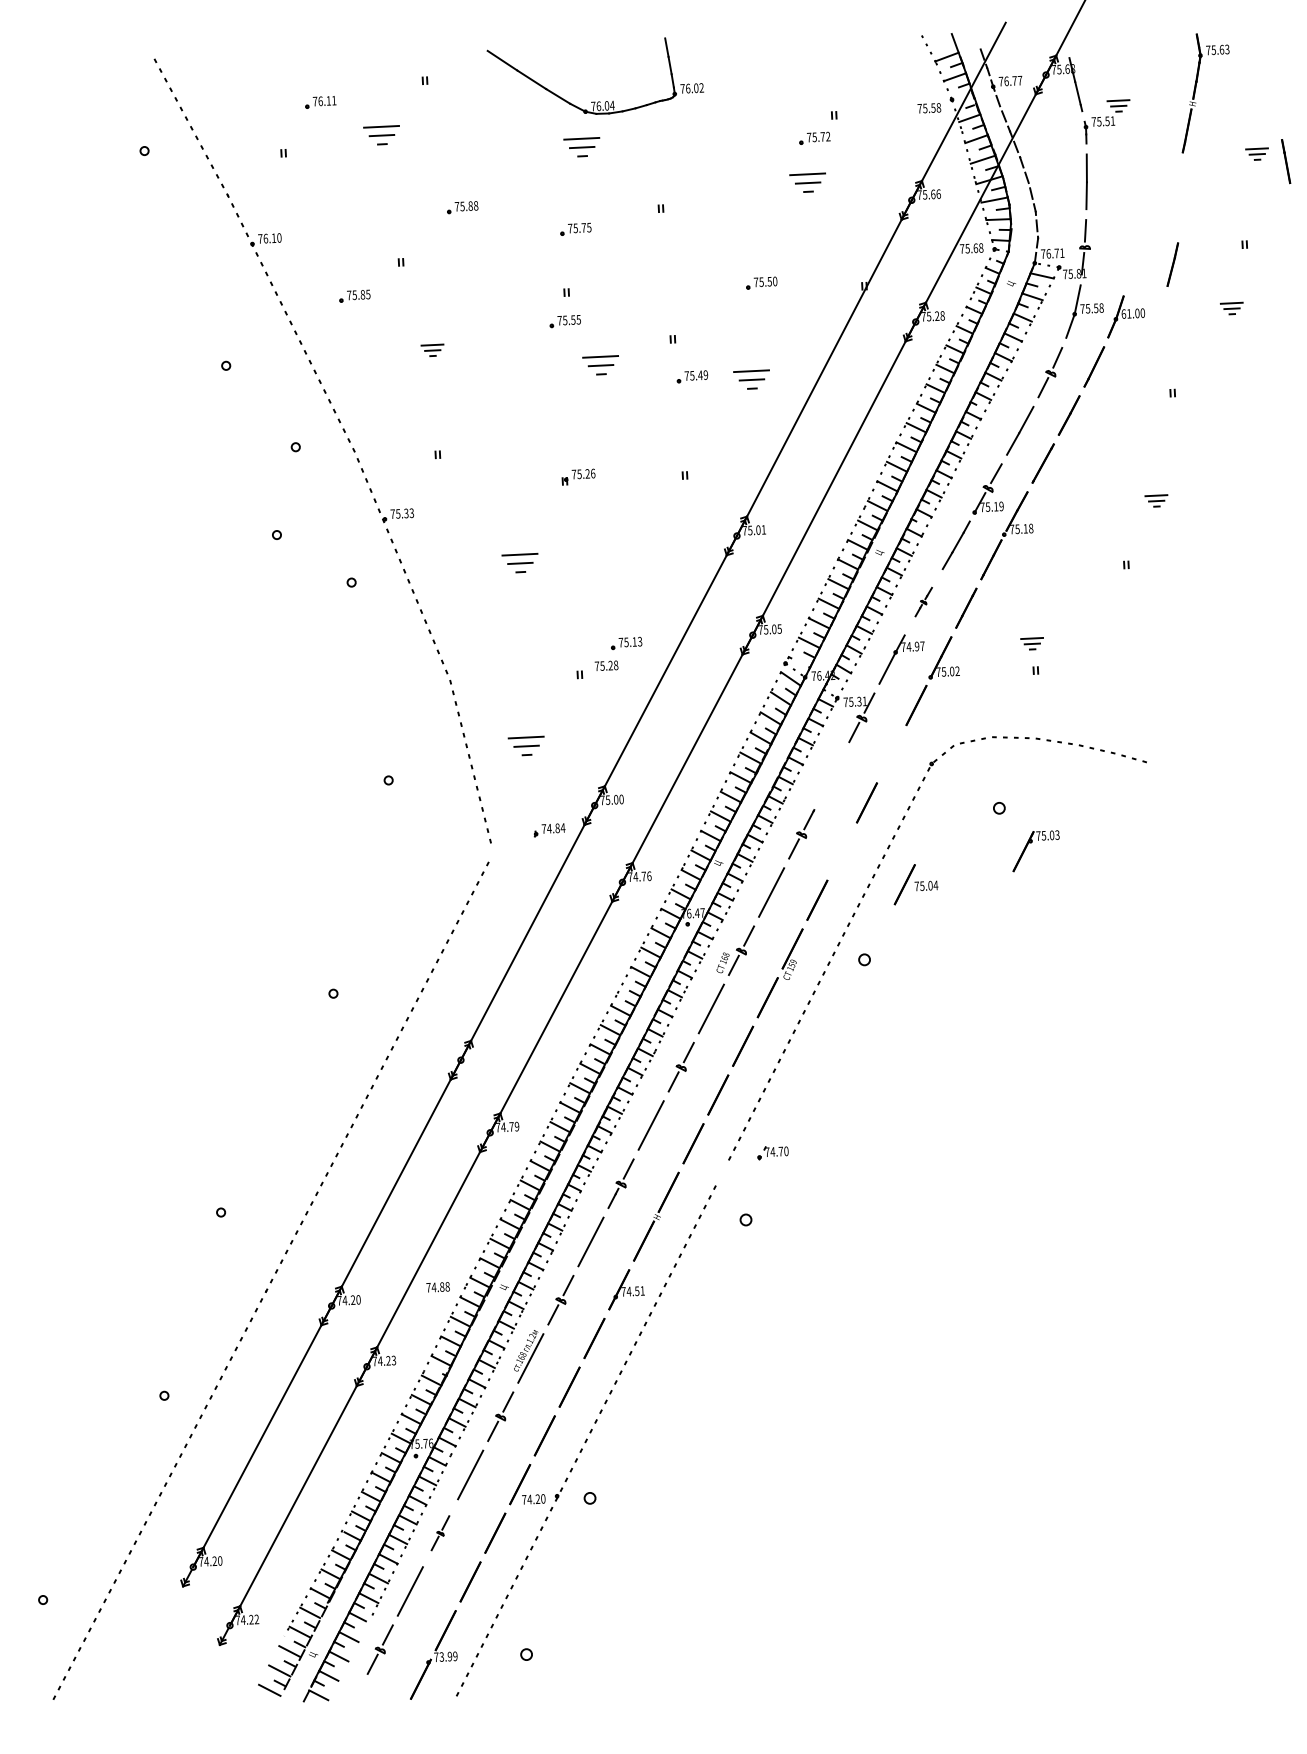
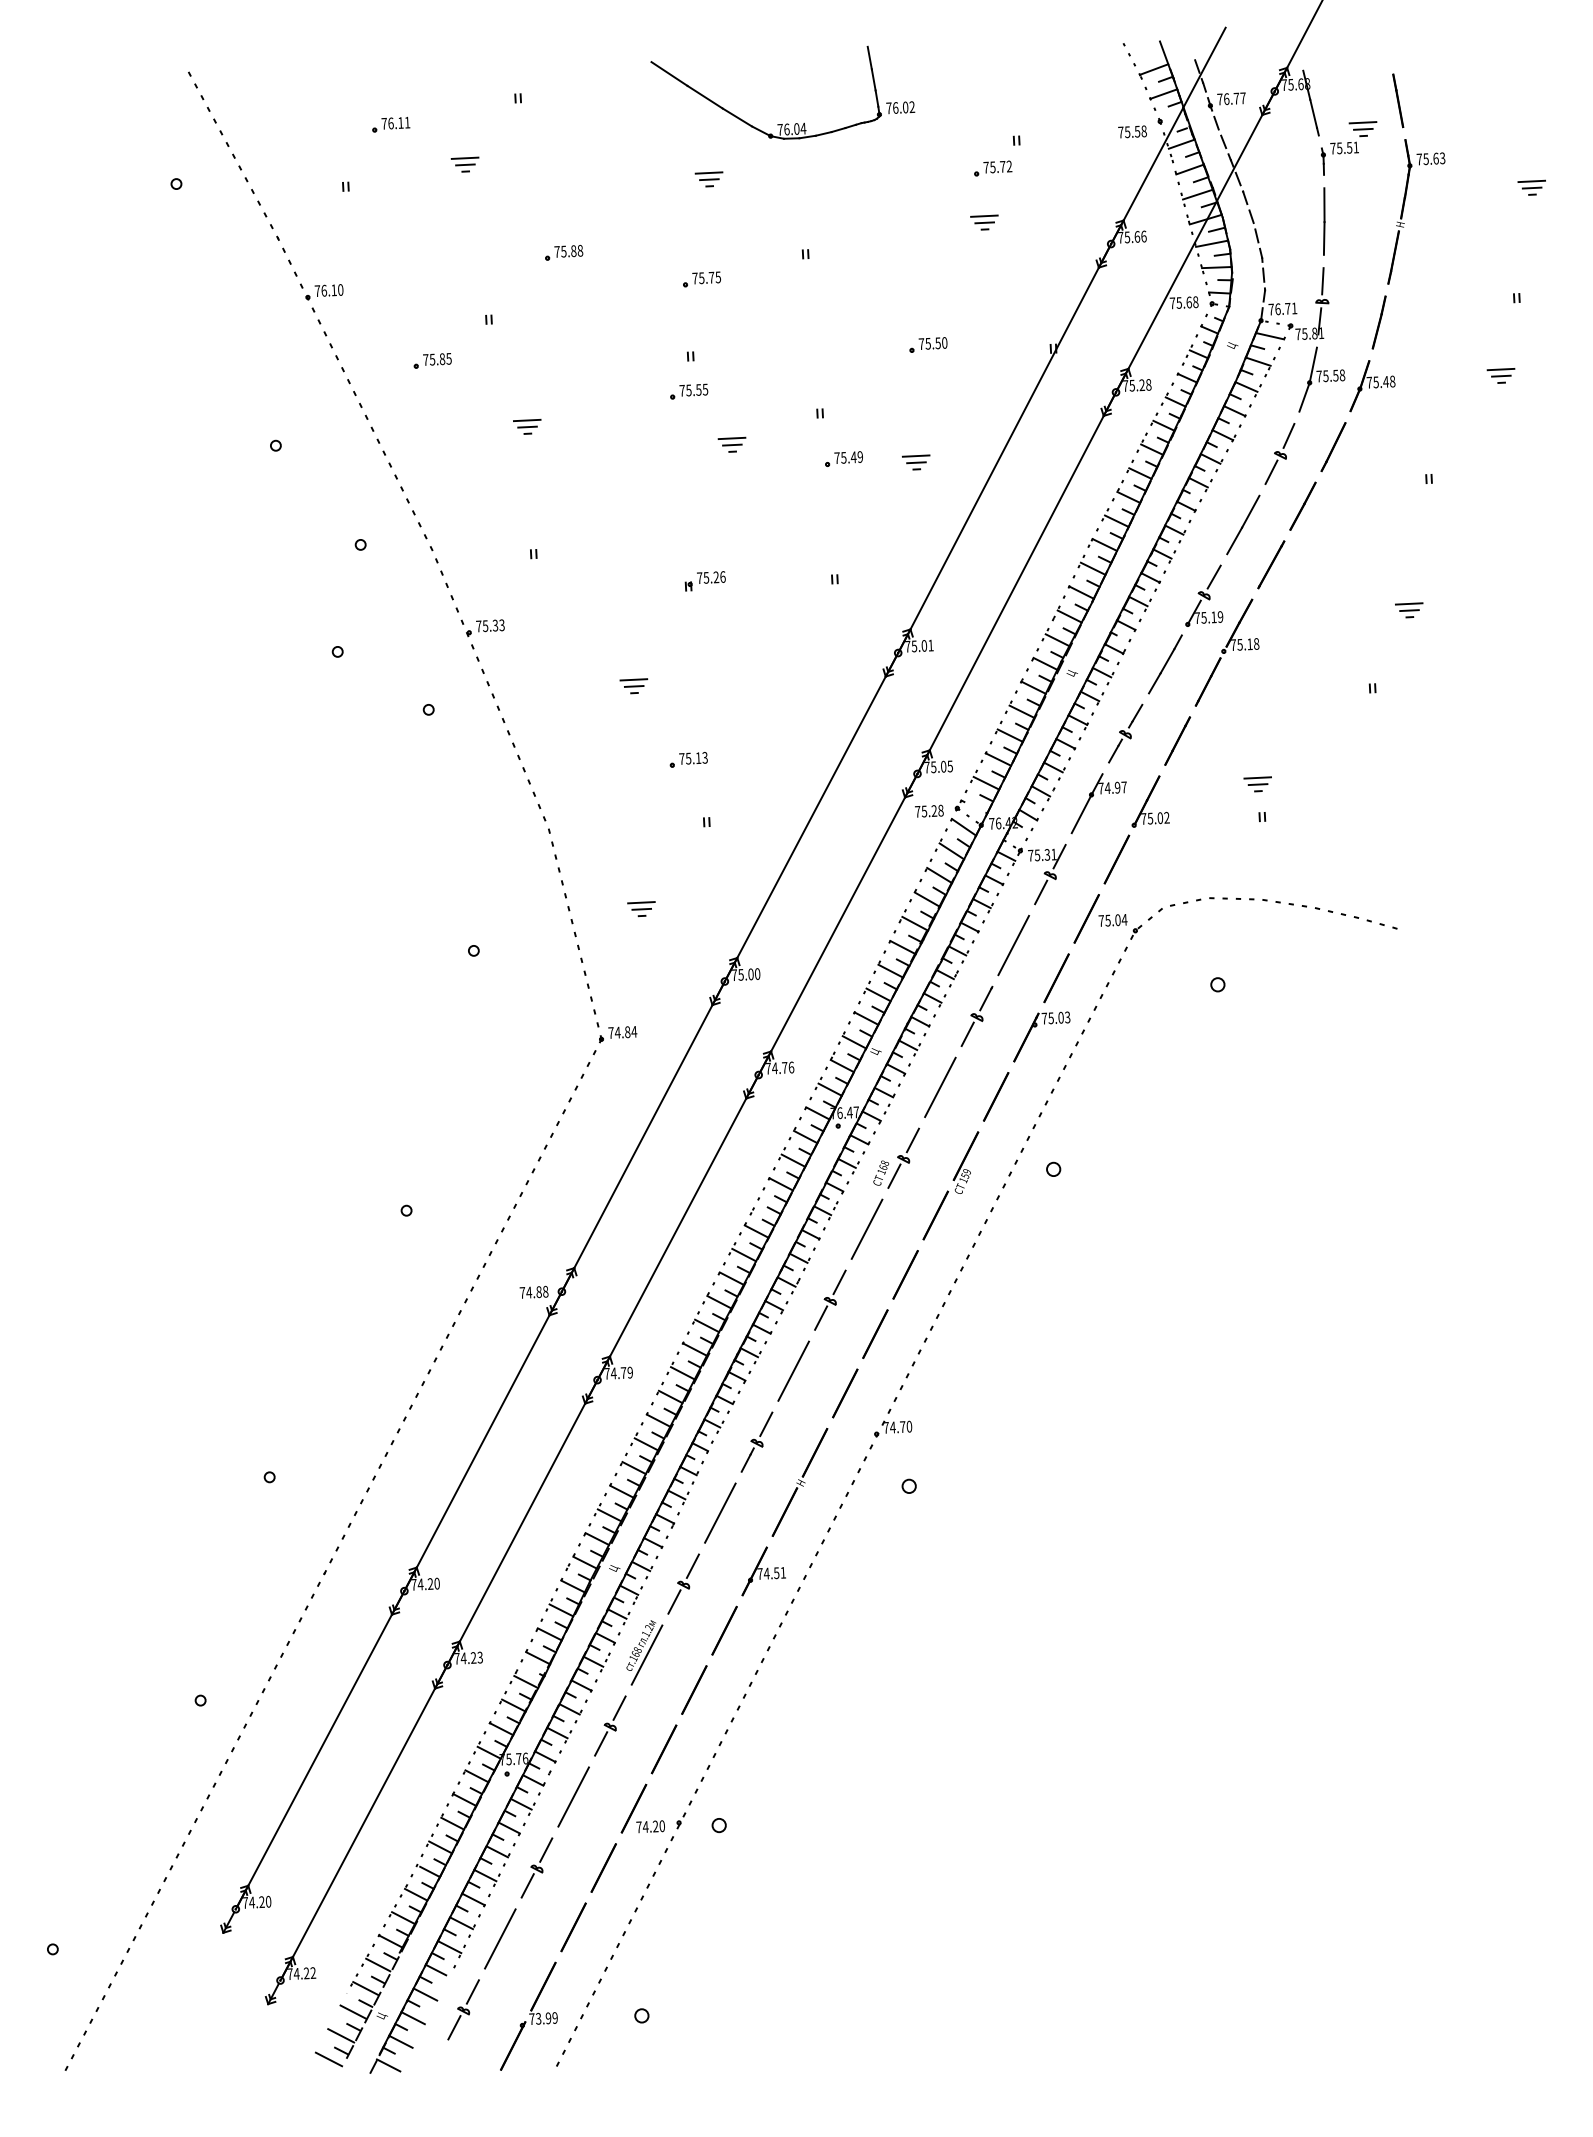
part: (1196, 89) -> (1404, 207), moved
part: (598, 101) -> (786, 123), moved
part: (380, 134) -> (464, 164), size x0.62
part: (581, 147) -> (708, 179), size x0.62
line: (1286, 161) -> (1398, 100), moved
part: (807, 182) -> (984, 222), size x0.62
line: (1172, 264) -> (1378, 322), moved
text: (1132, 313) -> (1380, 382), 61.00 -> 75.48
part: (600, 364) -> (731, 444), size x0.62
part: (751, 379) -> (916, 462), size x0.62
part: (519, 563) -> (633, 686), size x0.62
part: (923, 602) -> (1125, 733), size x1.67
part: (626, 643) -> (688, 759), moved
text: (606, 665) -> (929, 810), moved
part: (526, 746) -> (641, 909), size x0.62
line: (831, 776) -> (1013, 945), added
part: (550, 830) -> (618, 1034), moved
part: (1031, 843) -> (1035, 1027), moved
part: (916, 884) -> (1100, 918), moved
part: (773, 1152) -> (893, 1428), moved
text: (437, 1286) -> (533, 1291), moved
part: (440, 1532) -> (536, 1867), size x1.43

